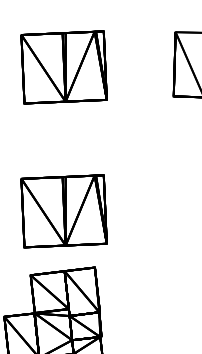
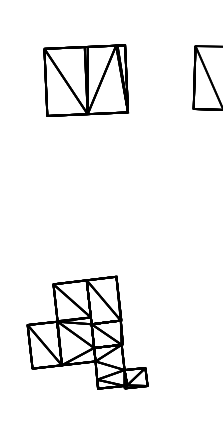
part: (64, 211) -> (86, 221), removed

